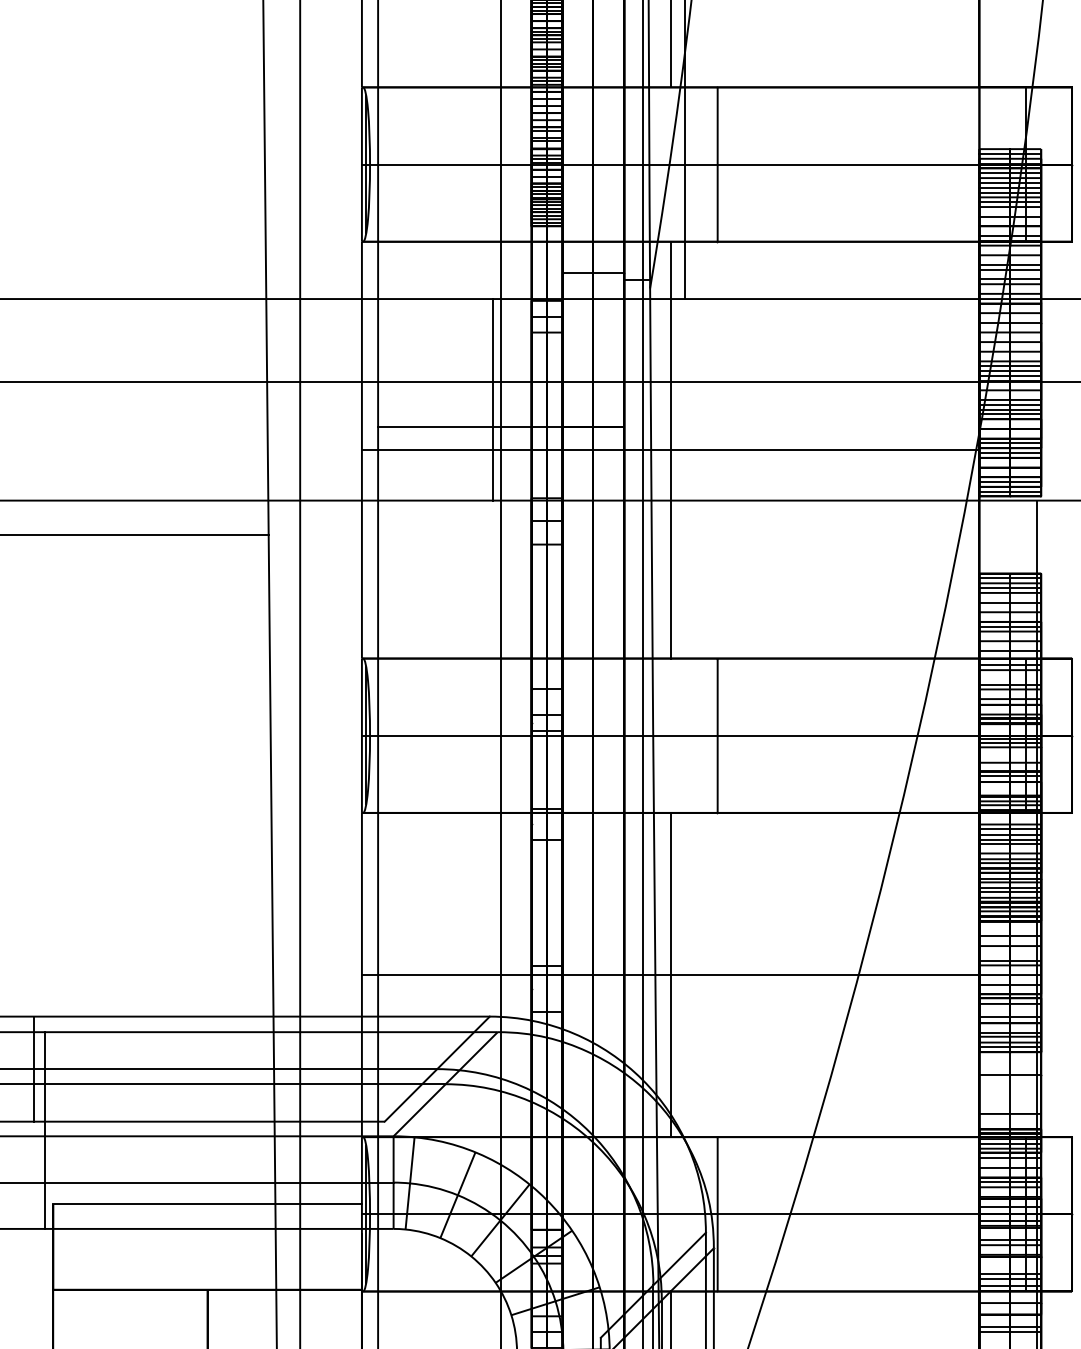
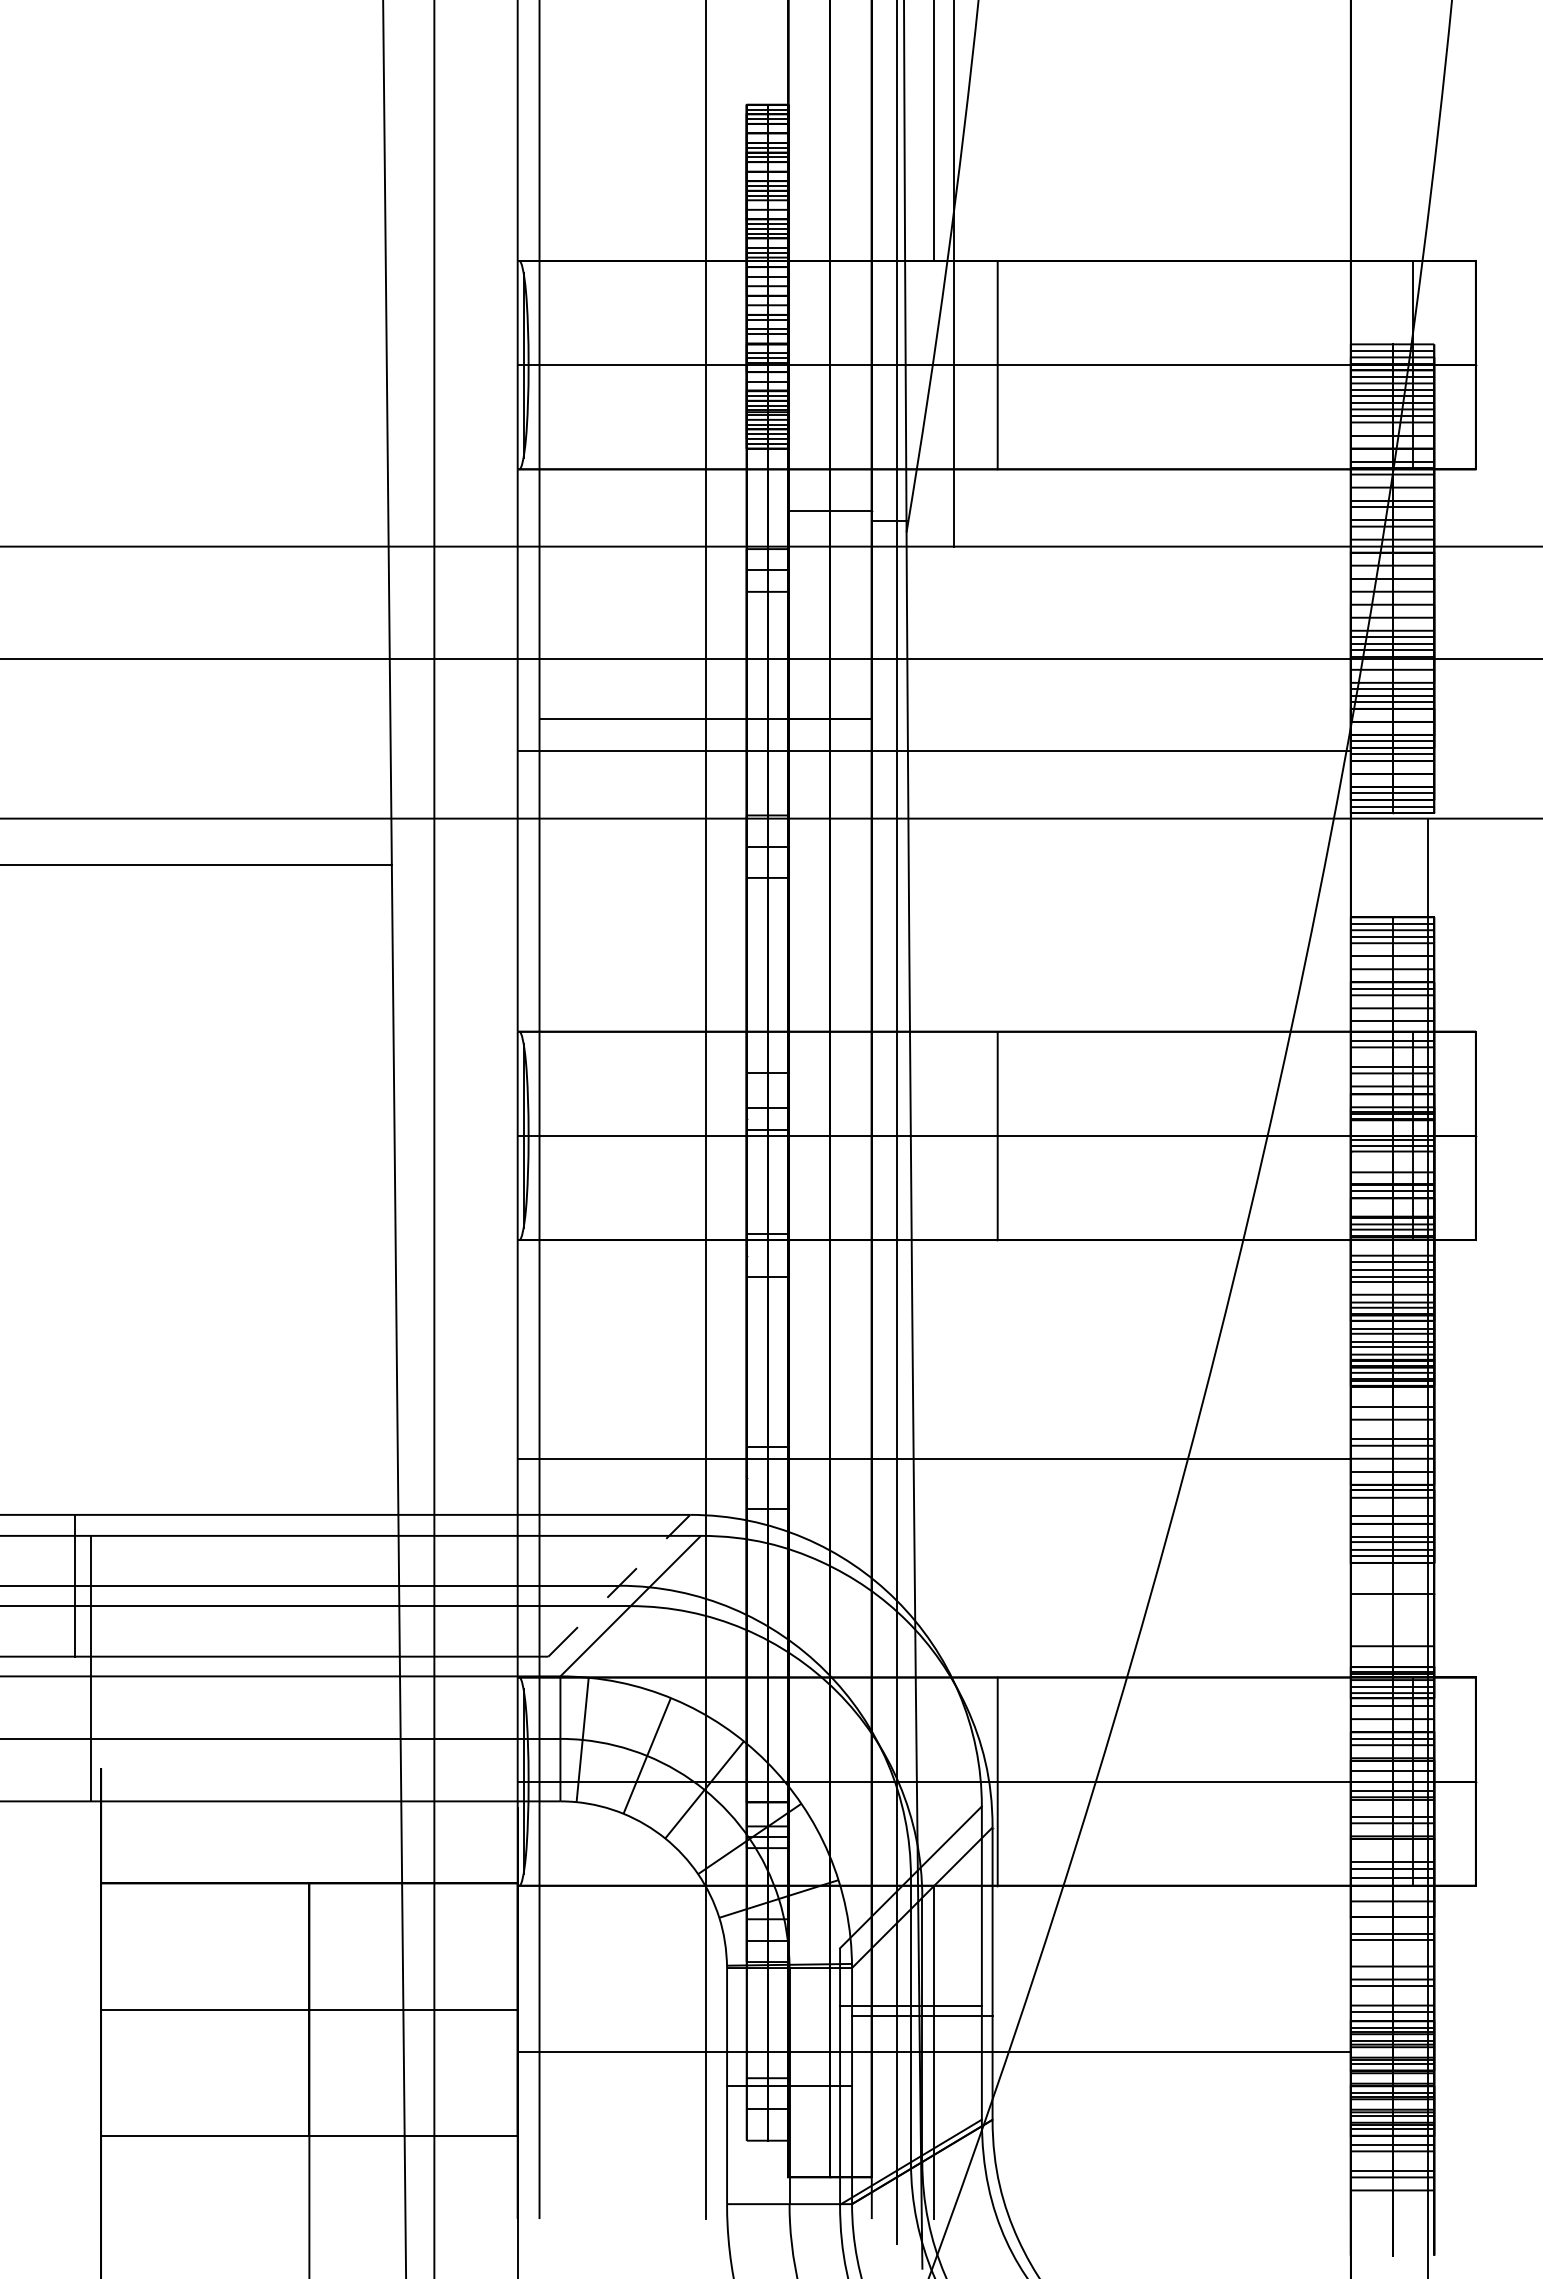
line: (492, 399) -> (694, 682), removed
line: (670, 450) -> (934, 750), removed
line: (670, 974) -> (934, 1458), removed
line: (437, 1068) -> (619, 1585), solid -> dashed
line: (207, 1204) -> (309, 1768), removed

